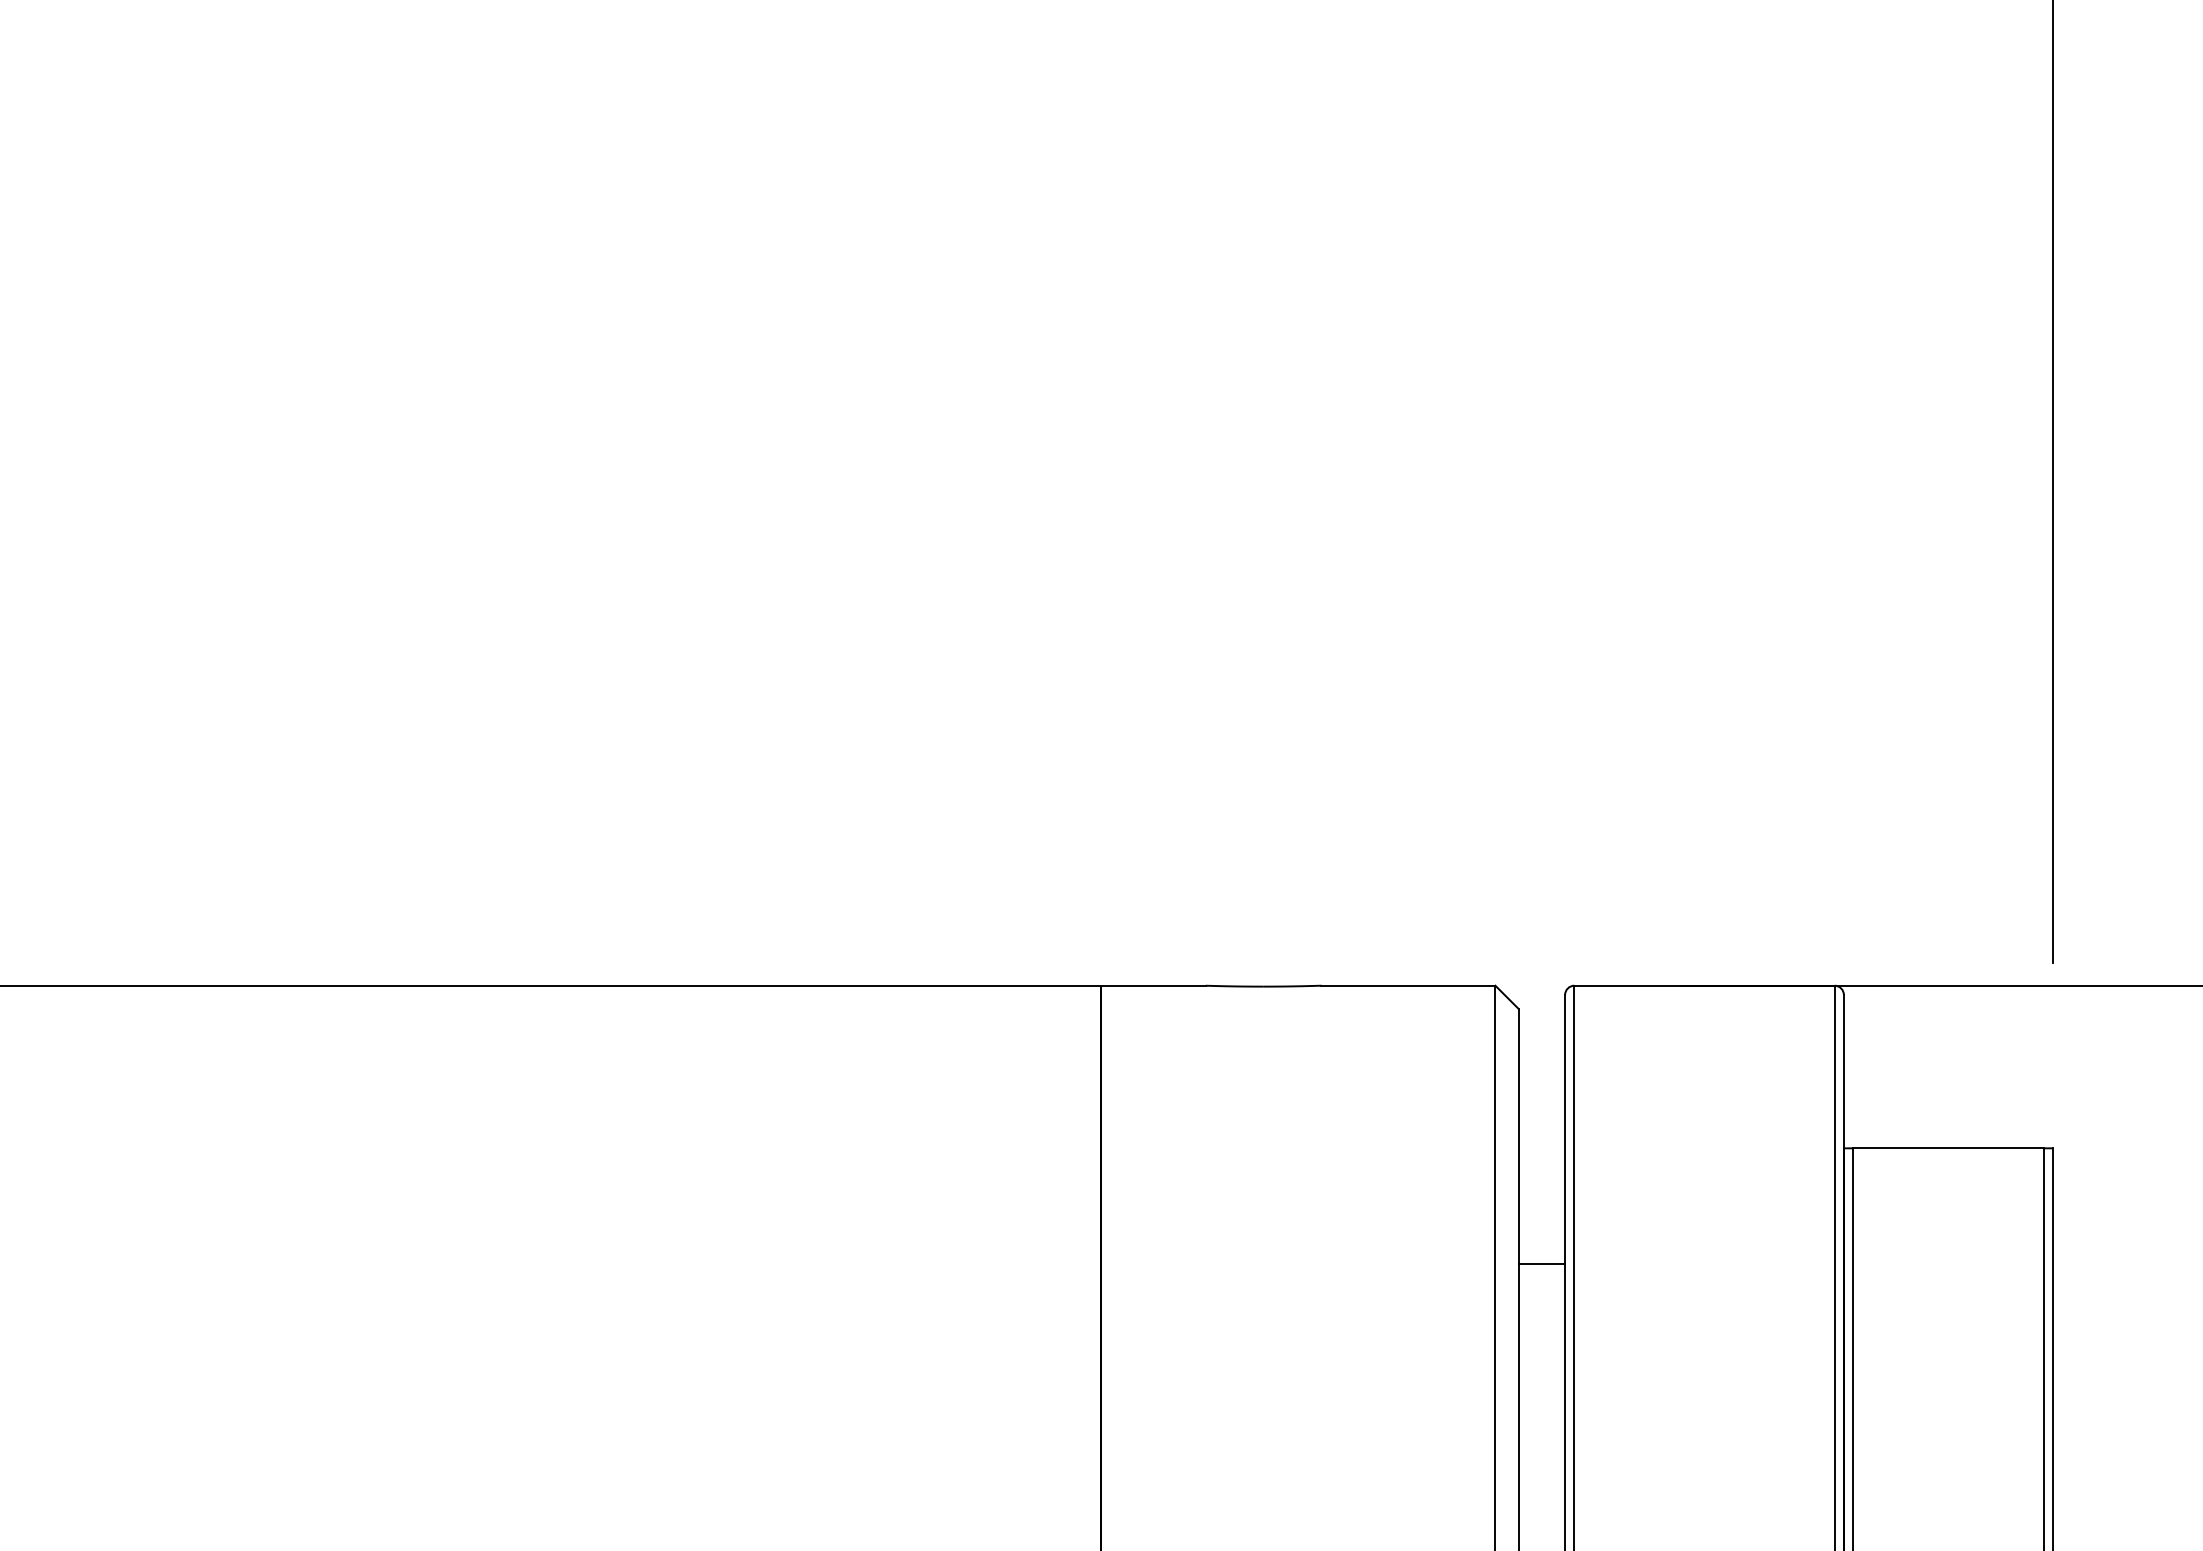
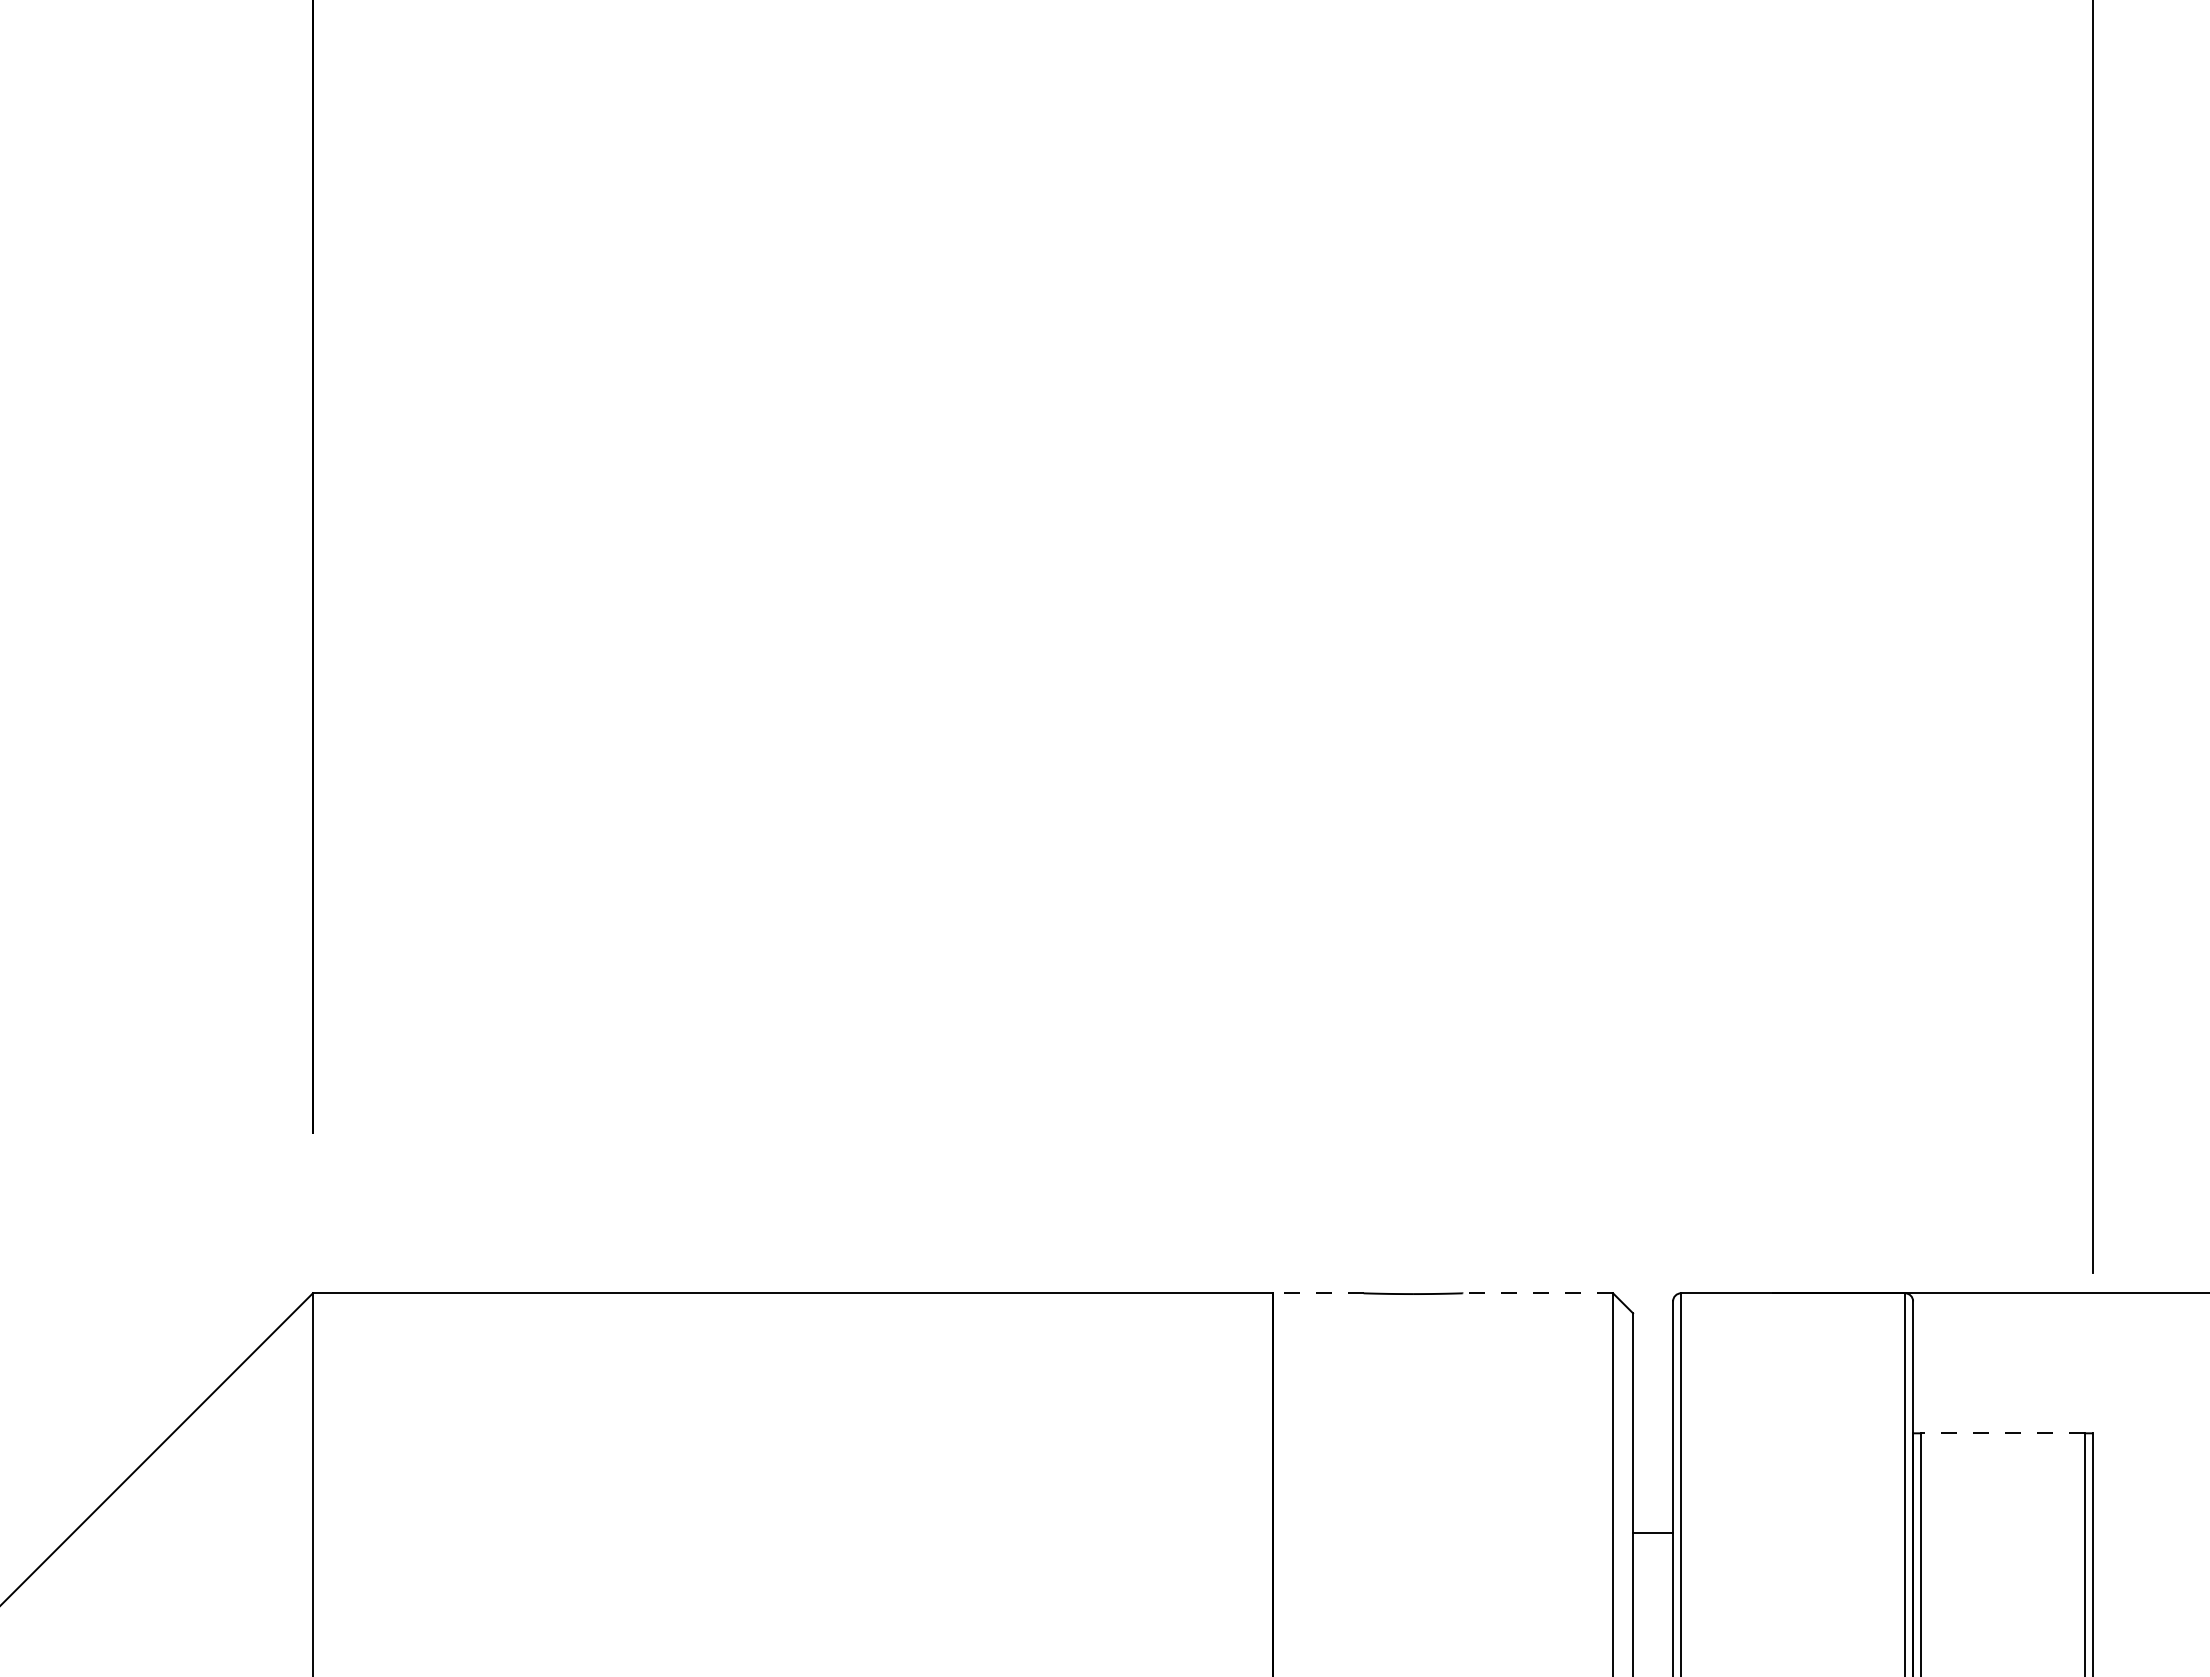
line: (1152, 985) -> (1317, 1293), solid -> dashed
line: (1407, 985) -> (1537, 1293), solid -> dashed
line: (1947, 1148) -> (2002, 1433), solid -> dashed

